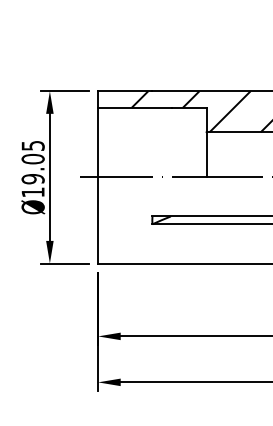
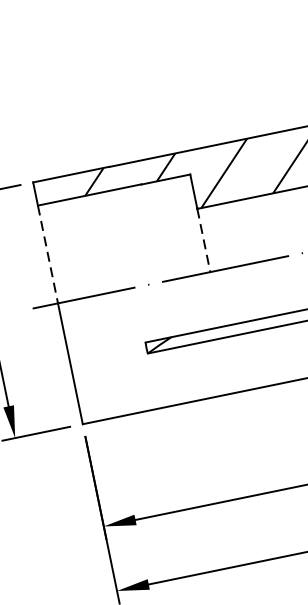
line: (98, 142) -> (48, 254), solid -> dashed
line: (206, 154) -> (203, 239), solid -> dashed

